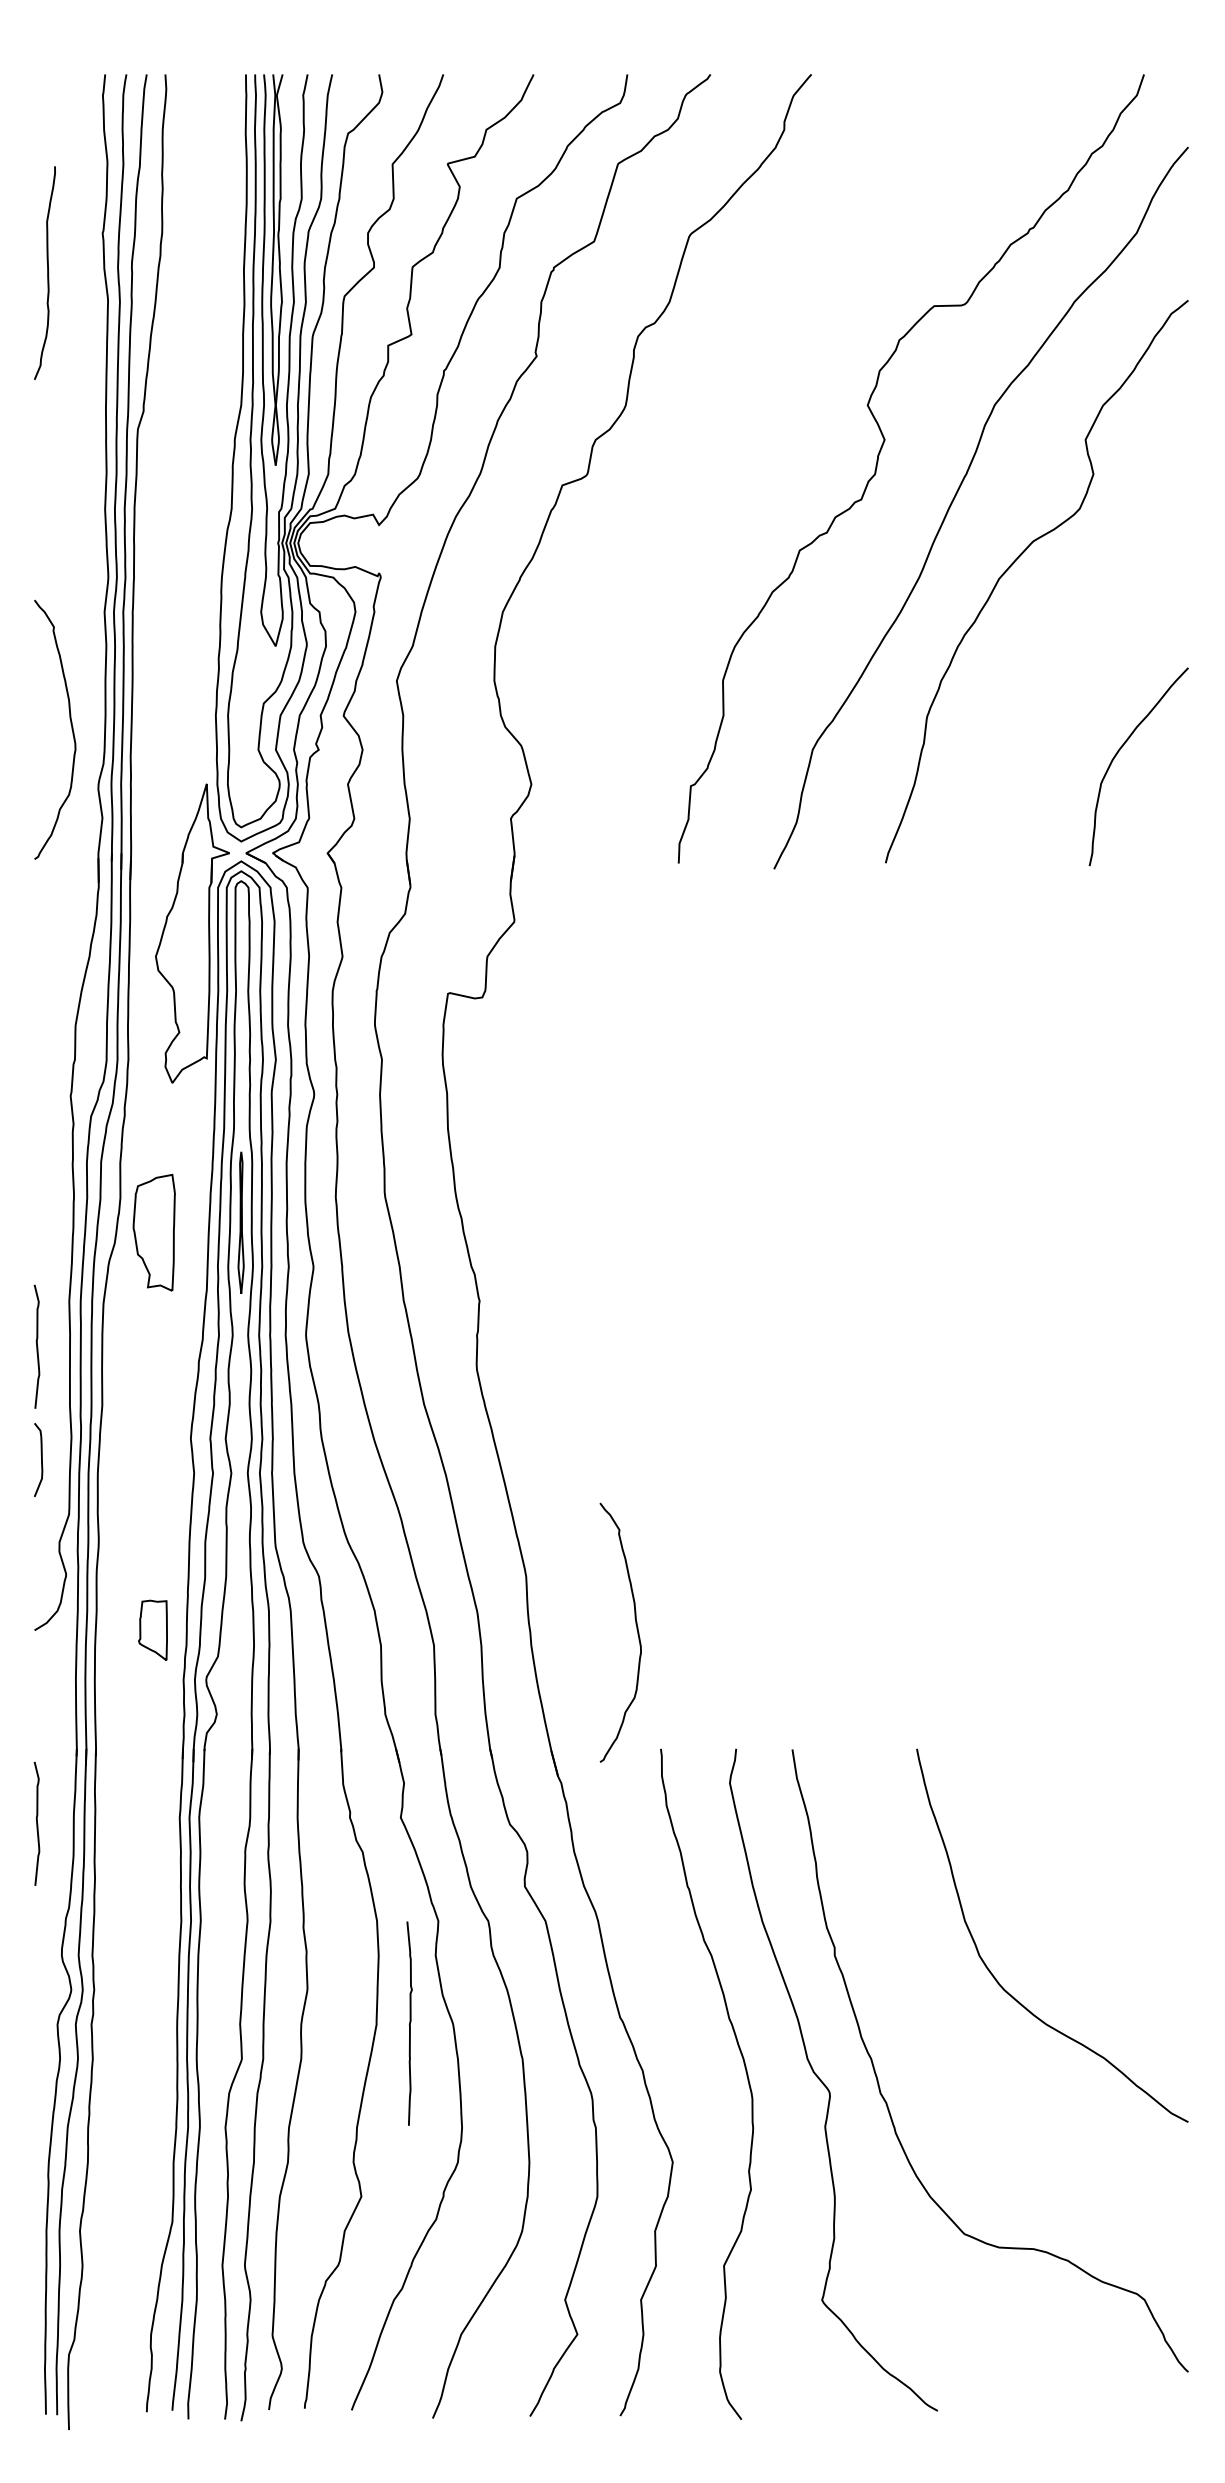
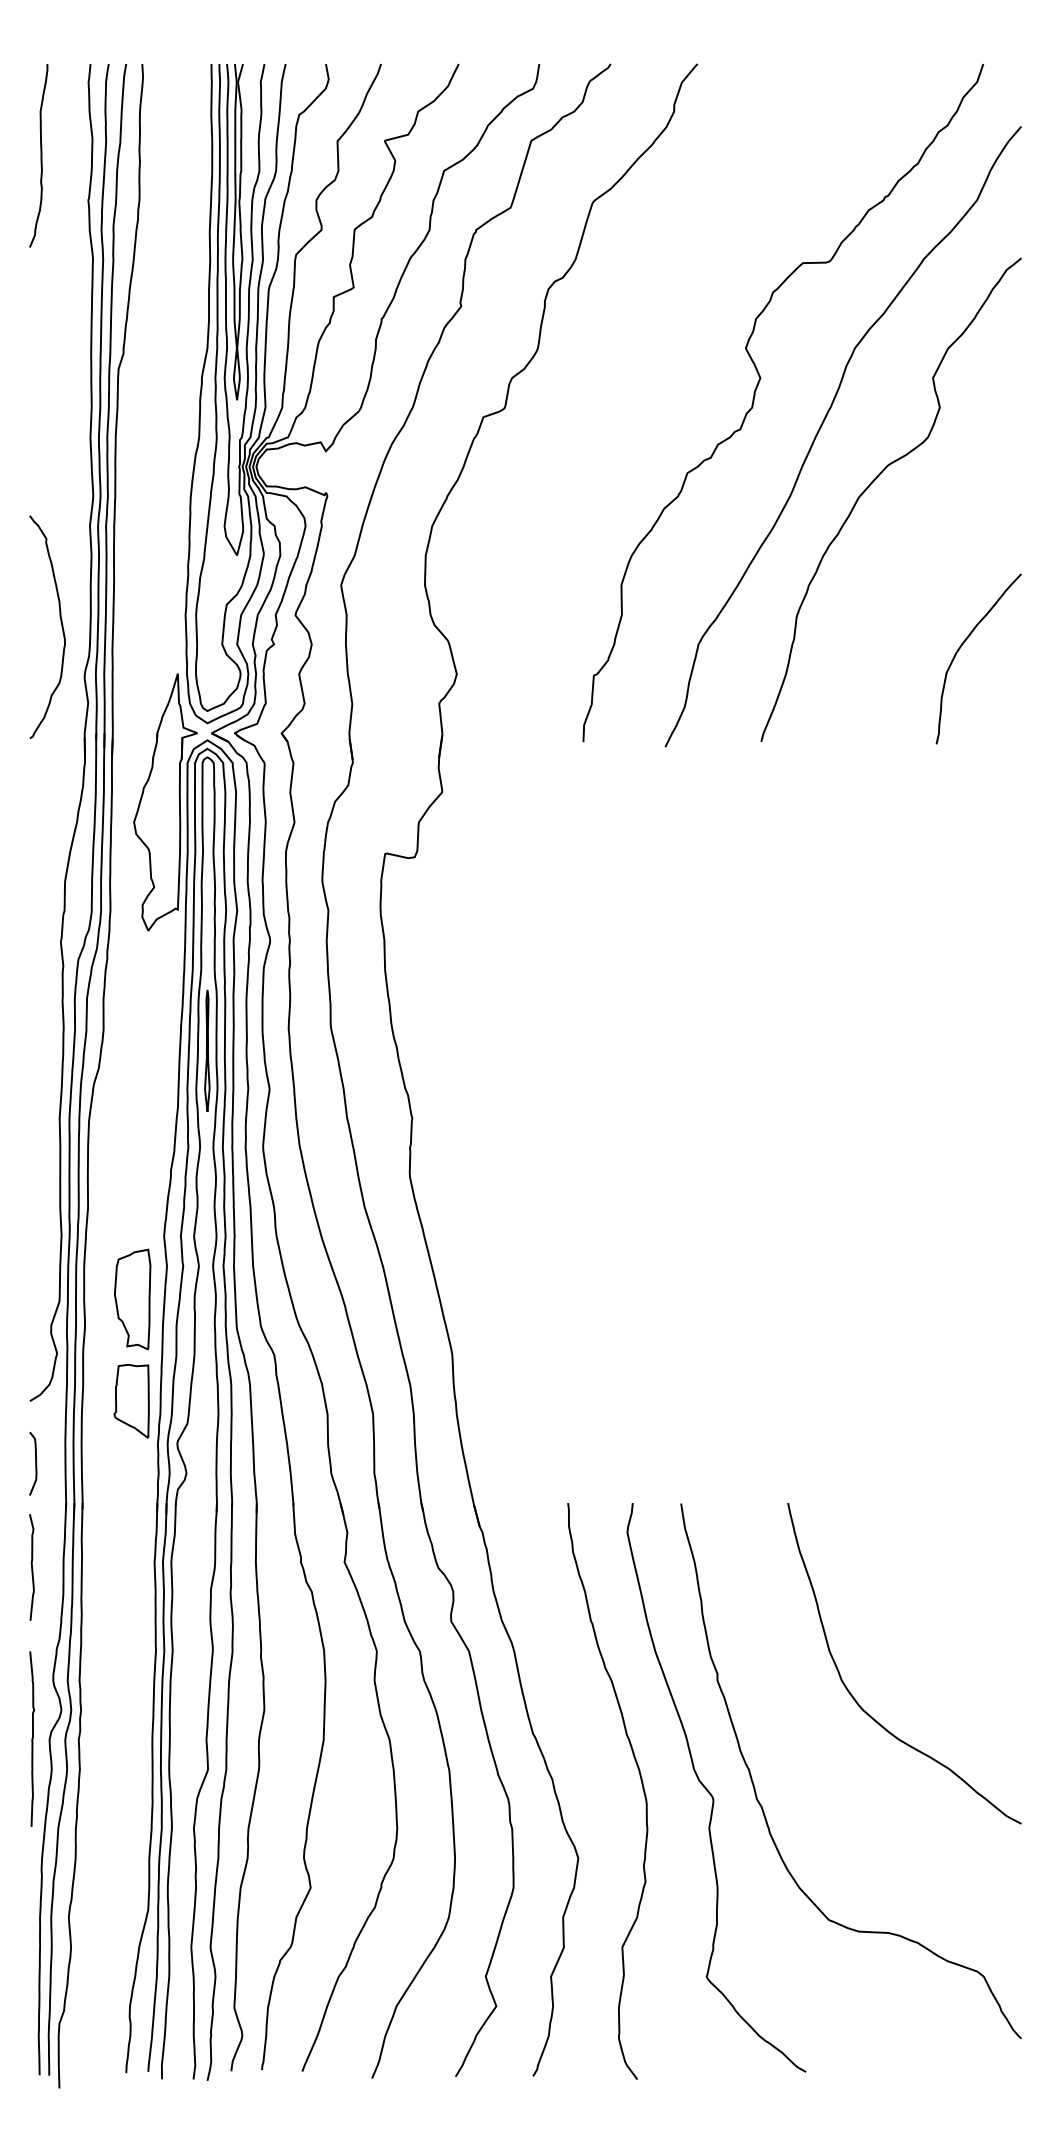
curve: (46, 272) -> (40, 155), moved
part: (154, 1232) -> (132, 1299), moved
curve: (36, 1346) -> (31, 1157), removed
curve: (41, 1459) -> (35, 1463), moved
curve: (635, 1627) -> (546, 1398), removed
part: (152, 1629) -> (131, 1400), size x1.43
curve: (408, 2022) -> (31, 1738), moved

